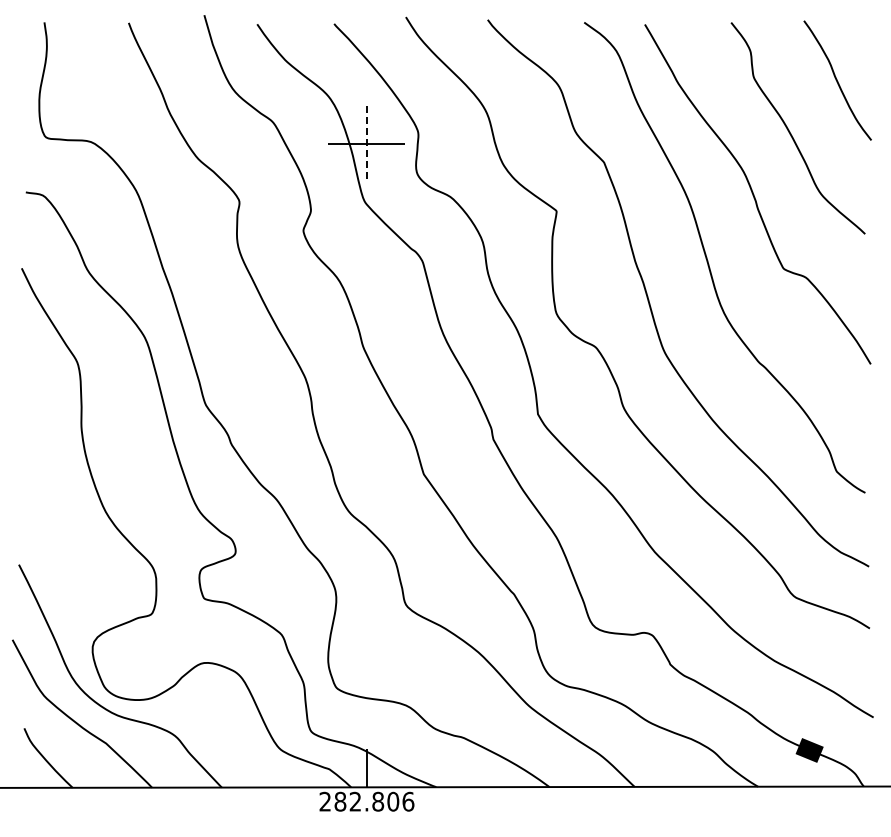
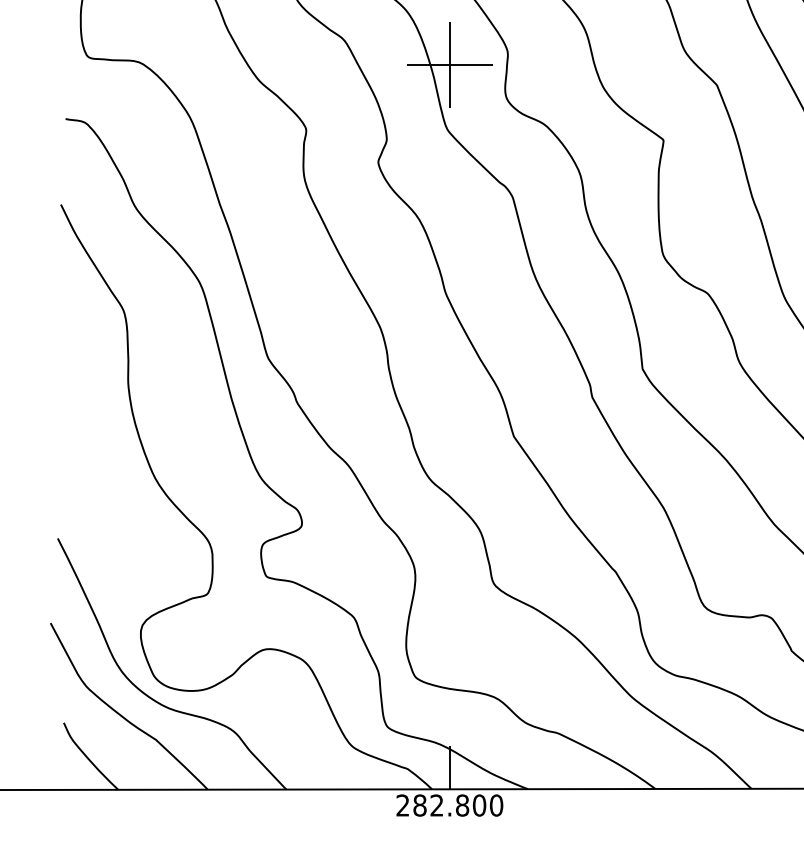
line: (366, 144) -> (449, 65), dashed -> solid
text: (408, 801) -> (496, 805), 282.806 -> 282.800

